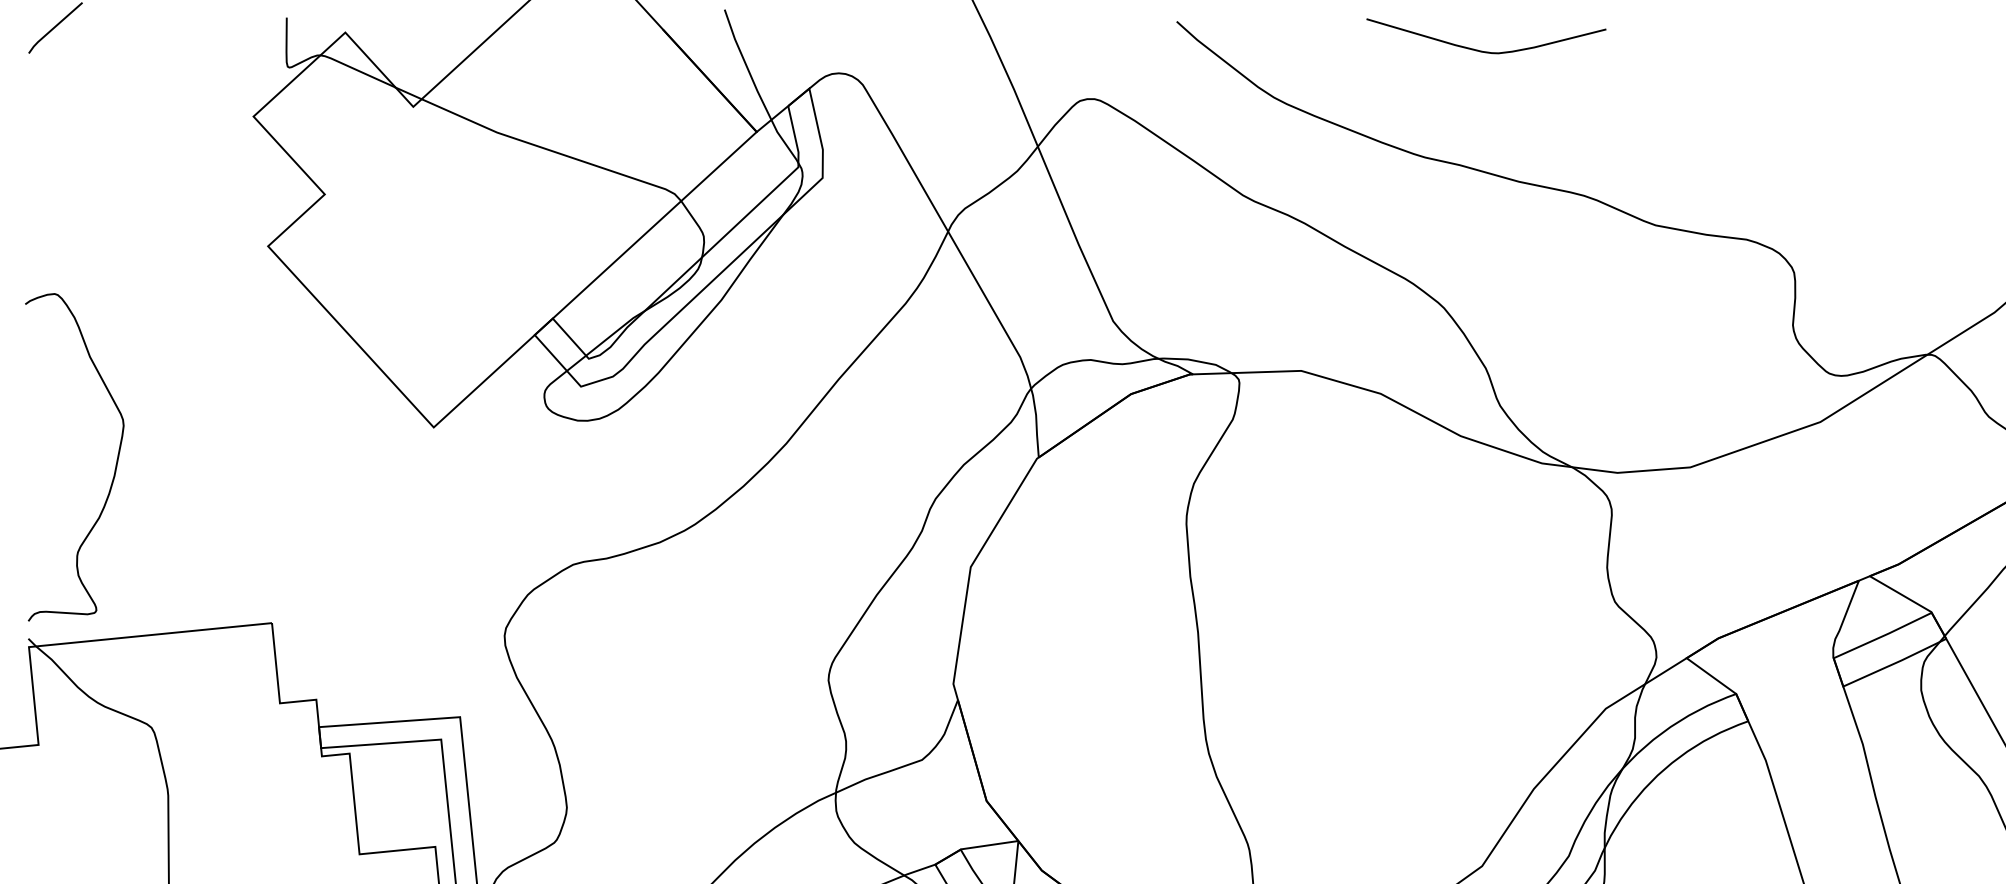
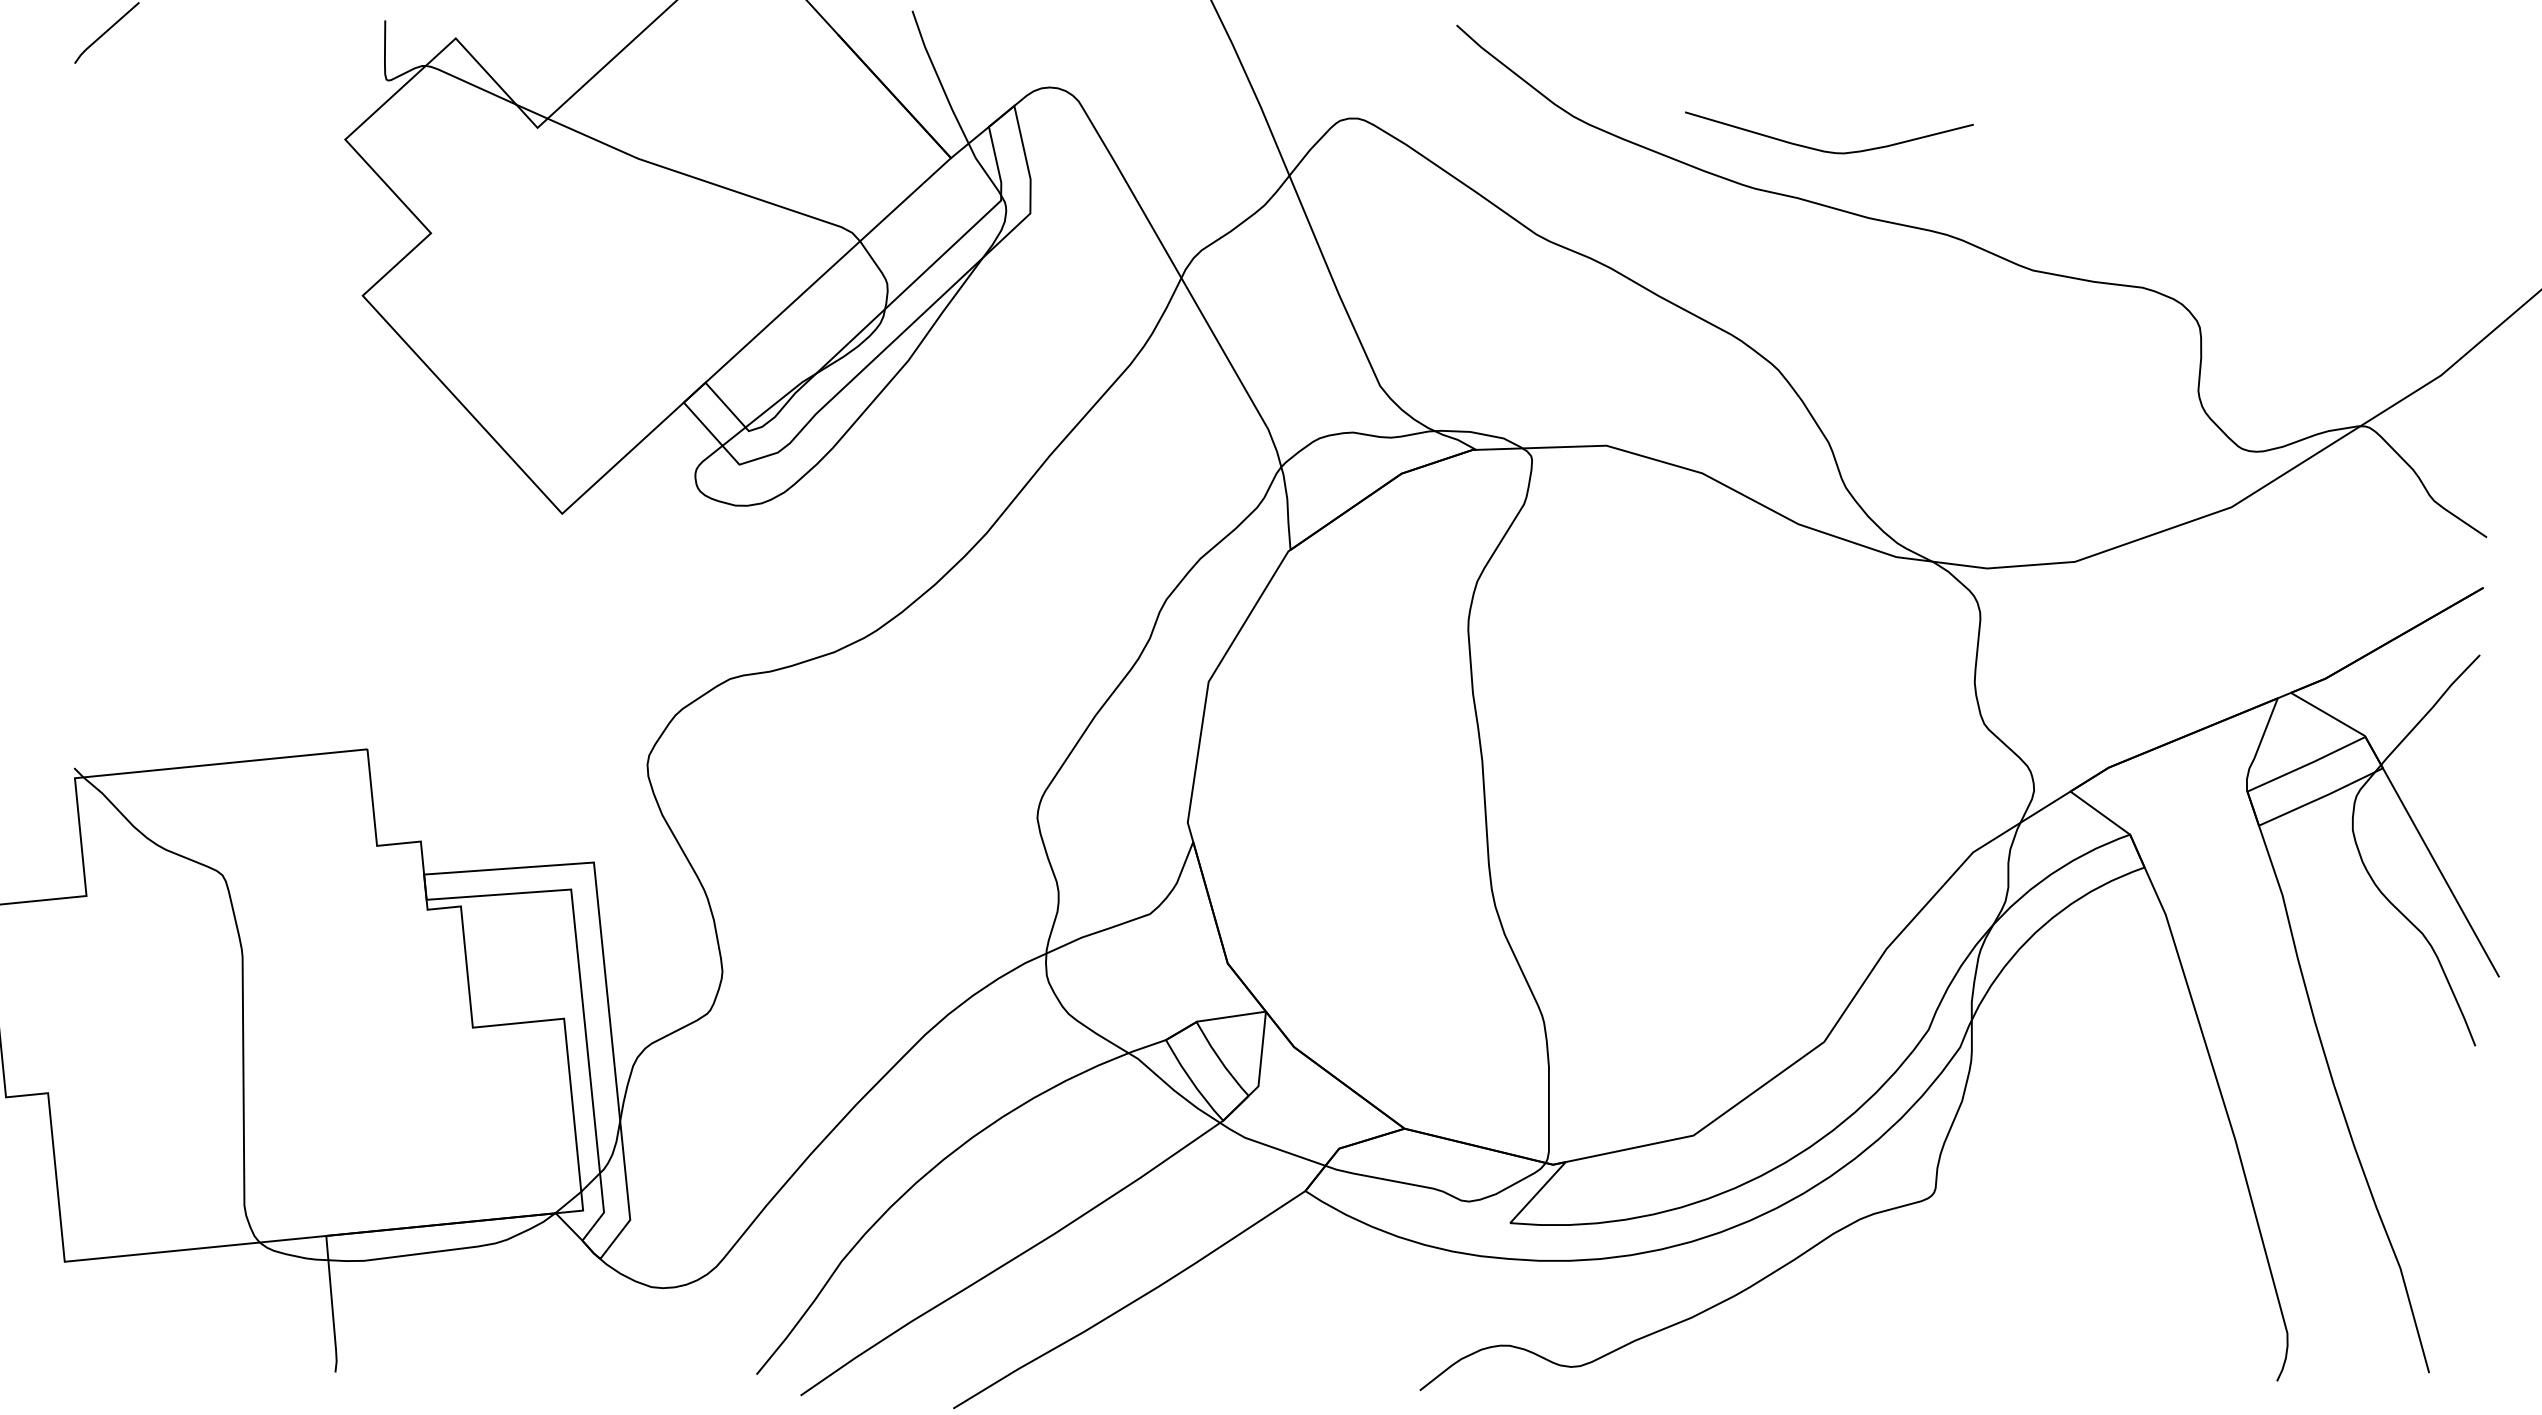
curve: (1483, 50) -> (1825, 150), moved
curve: (115, 463) -> (179, 557), removed

